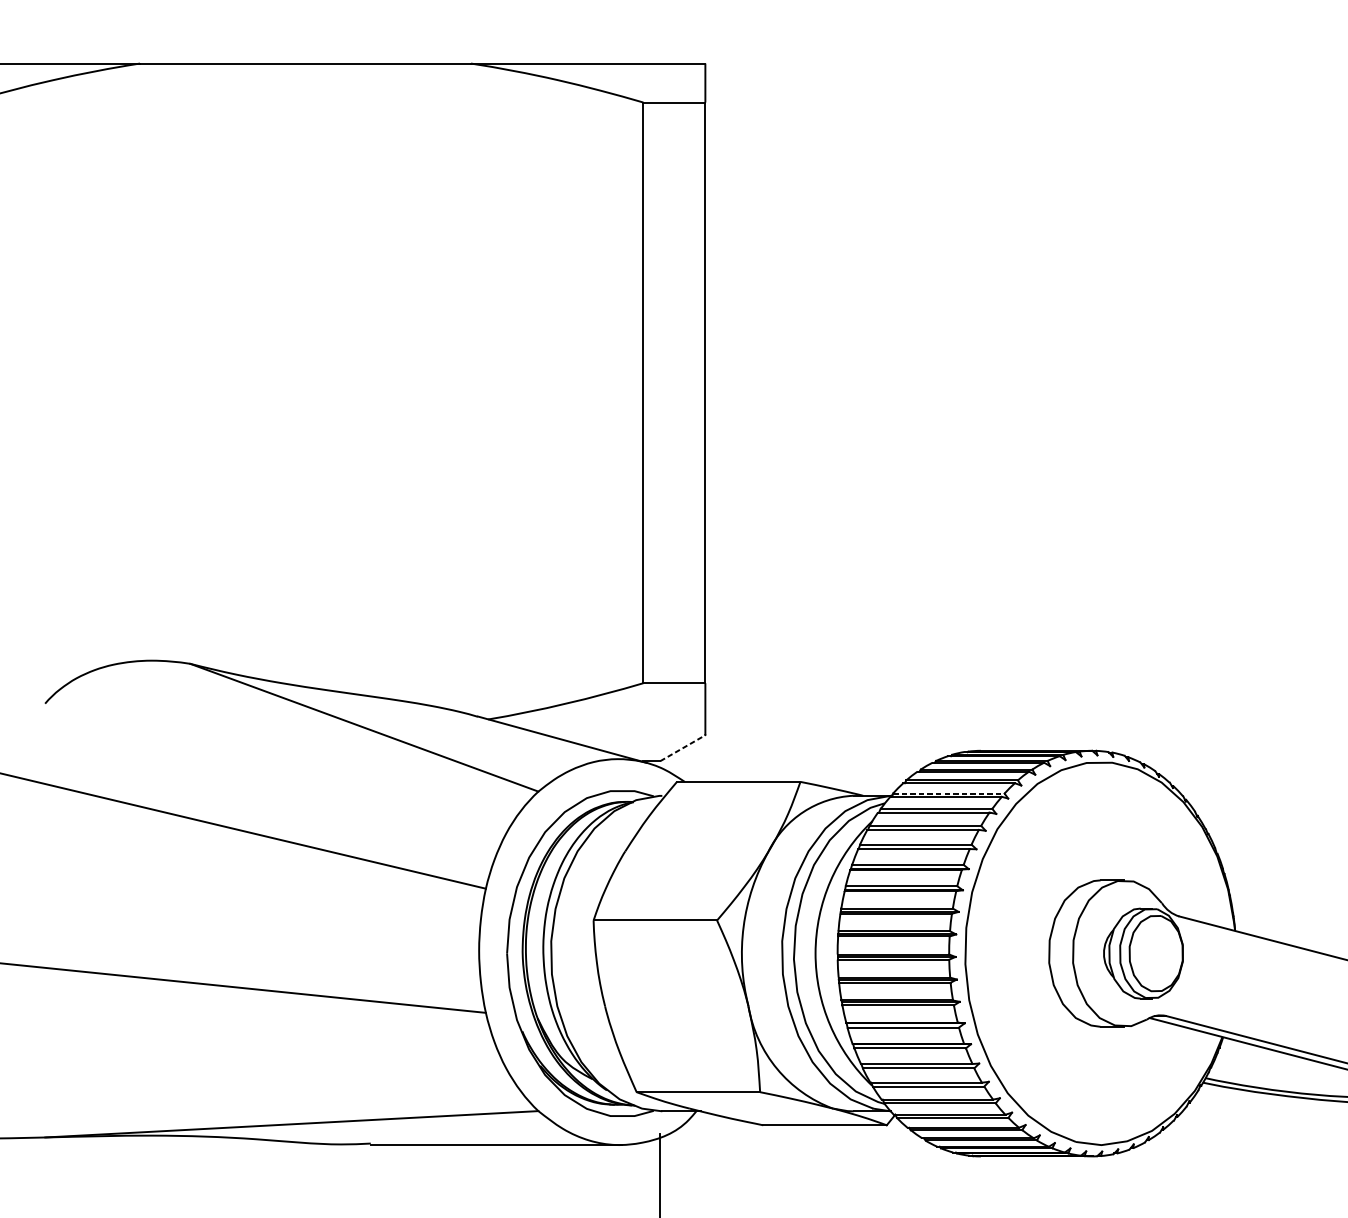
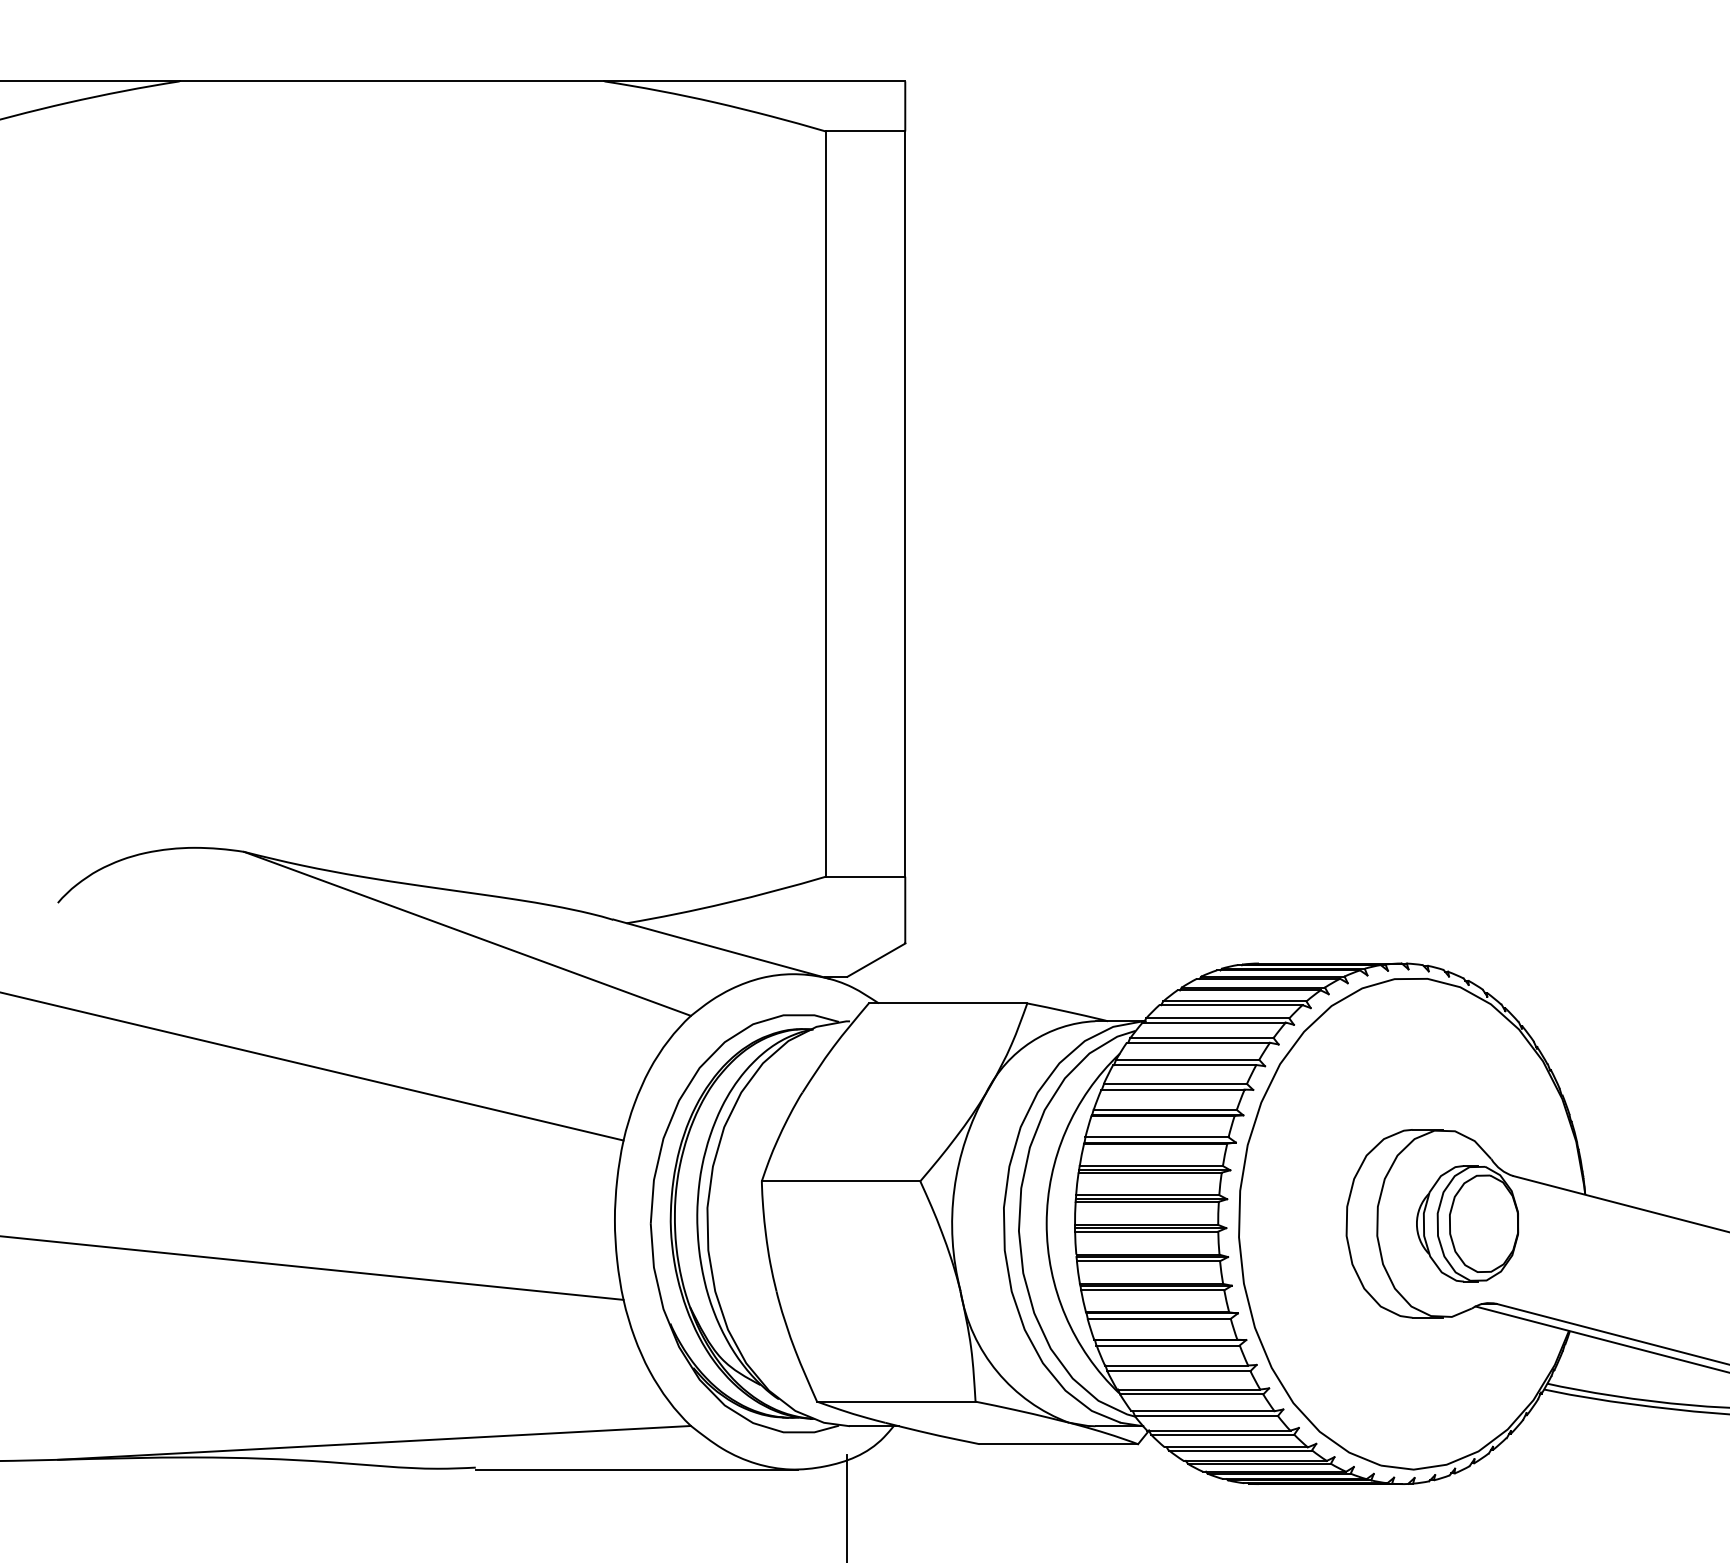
line: (682, 747) -> (876, 959), dashed -> solid
line: (948, 793) -> (1217, 1018), dashed -> solid

